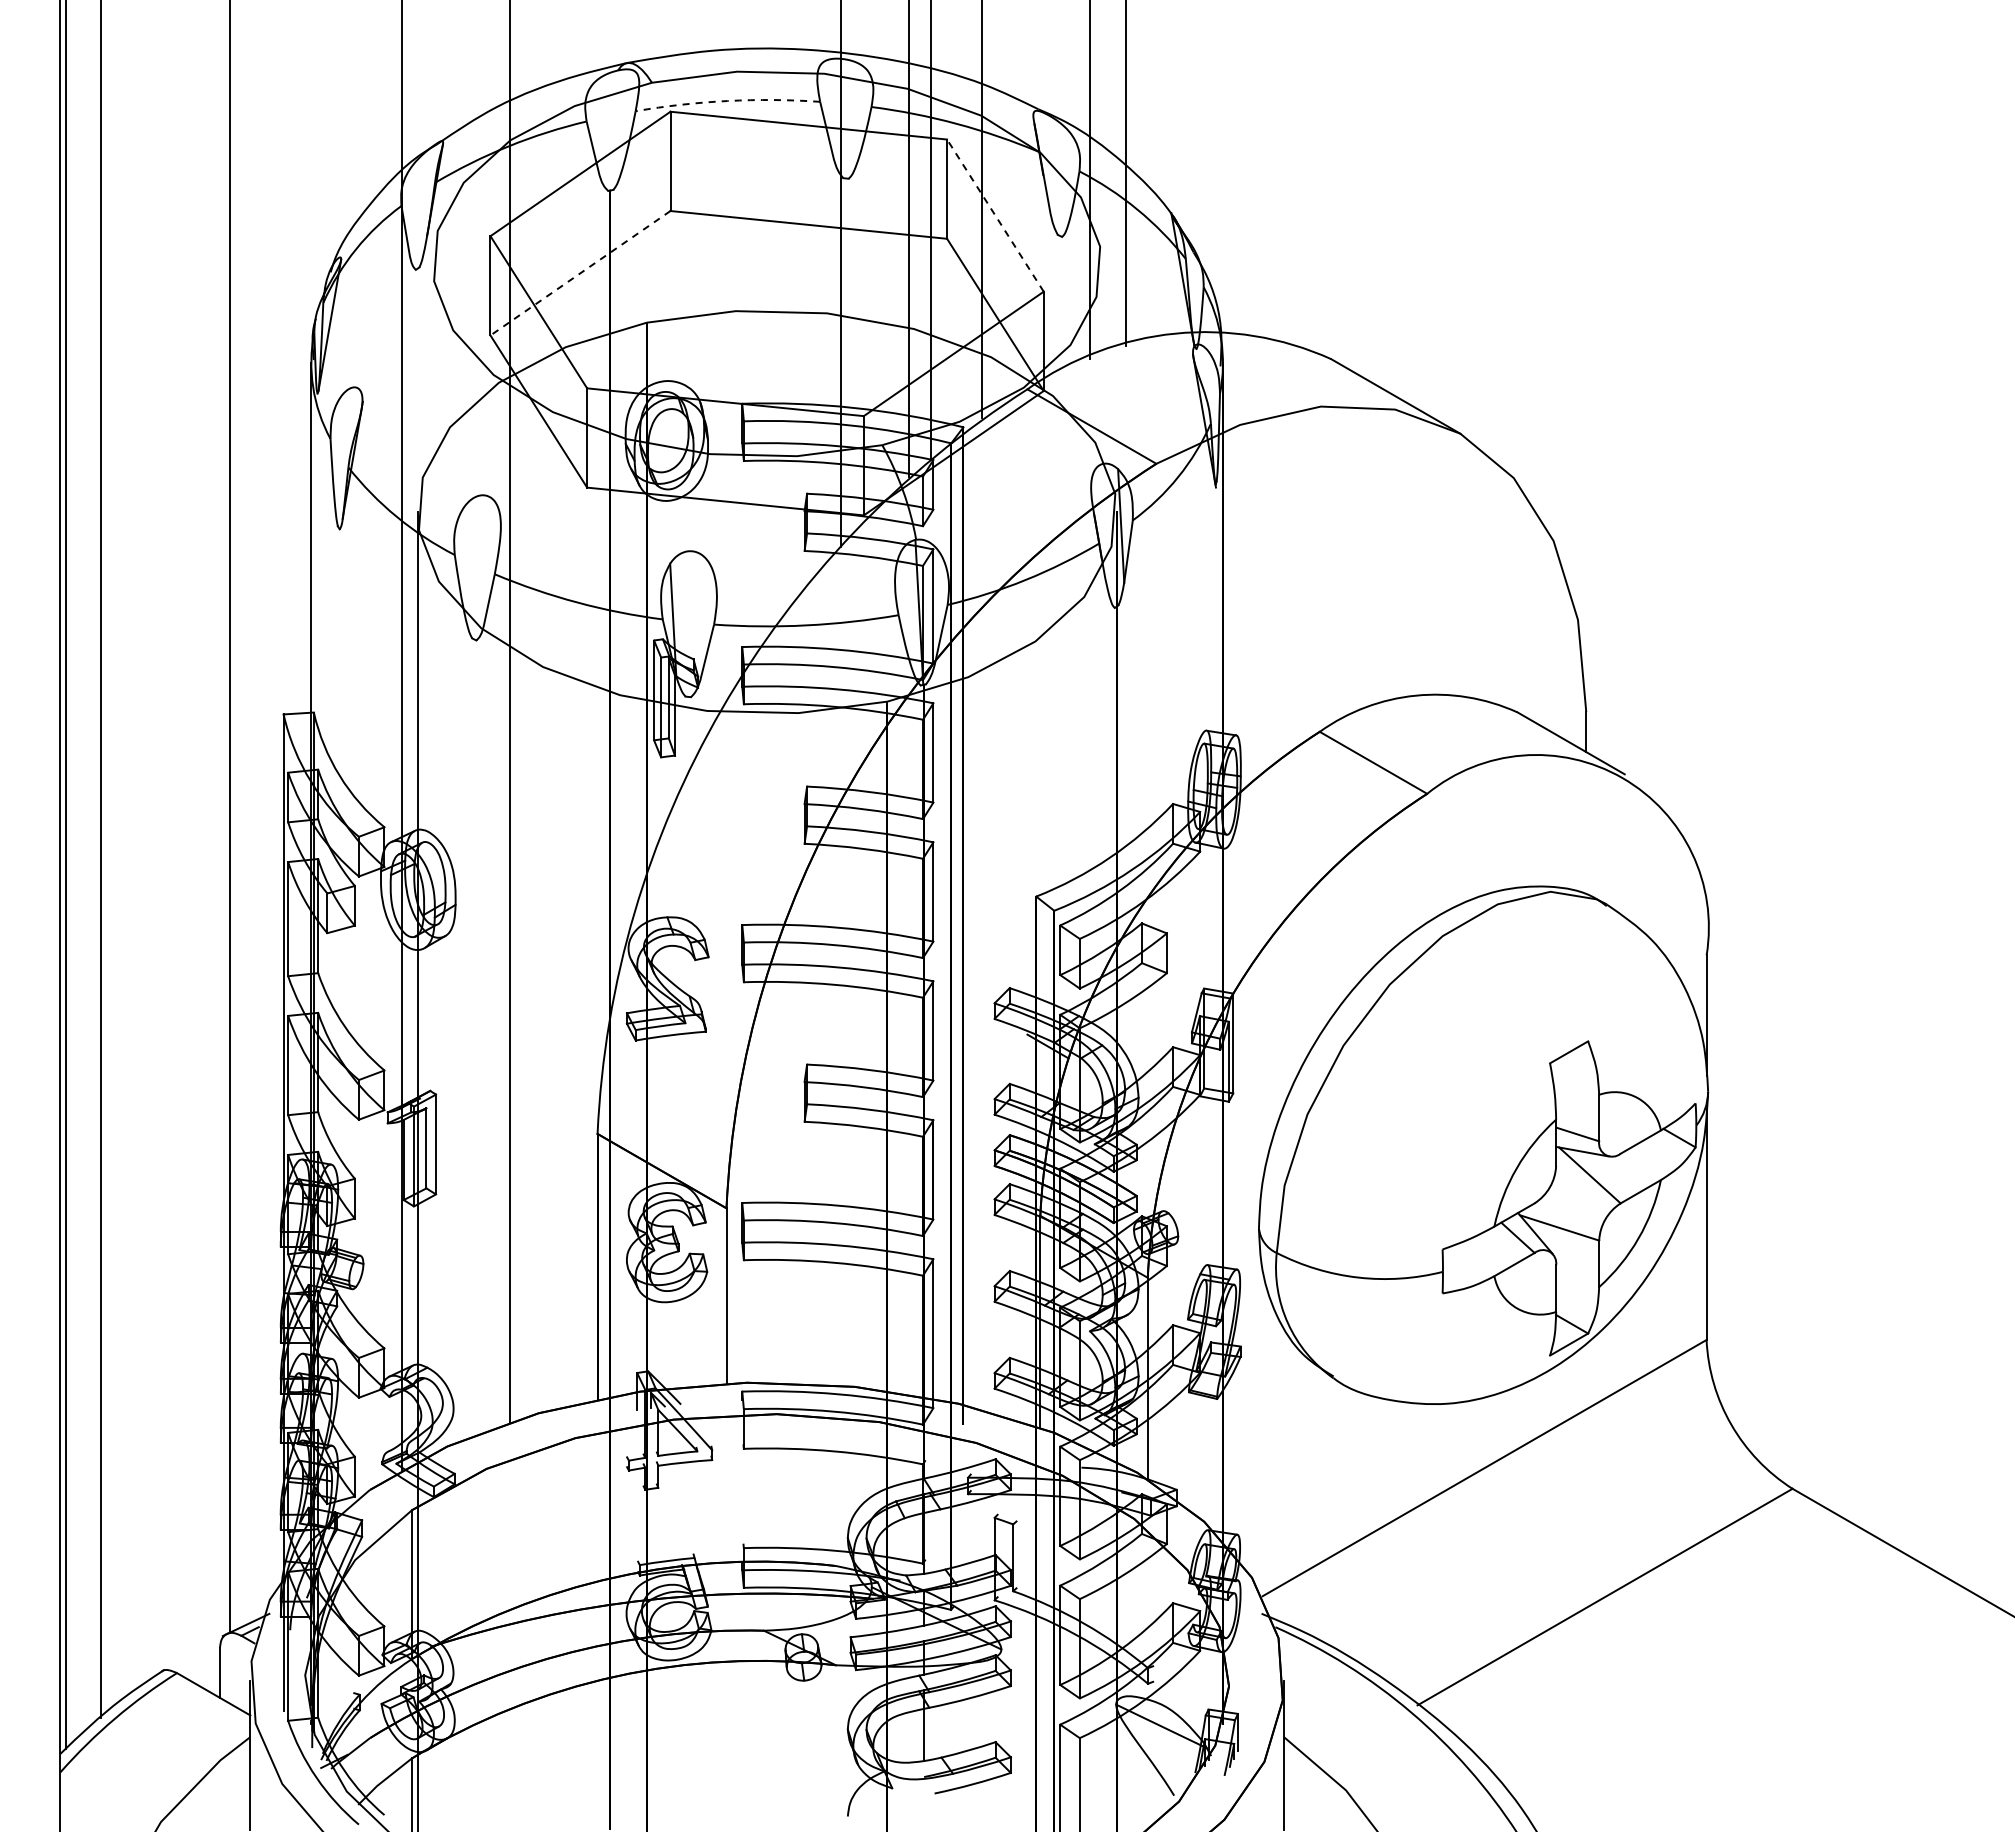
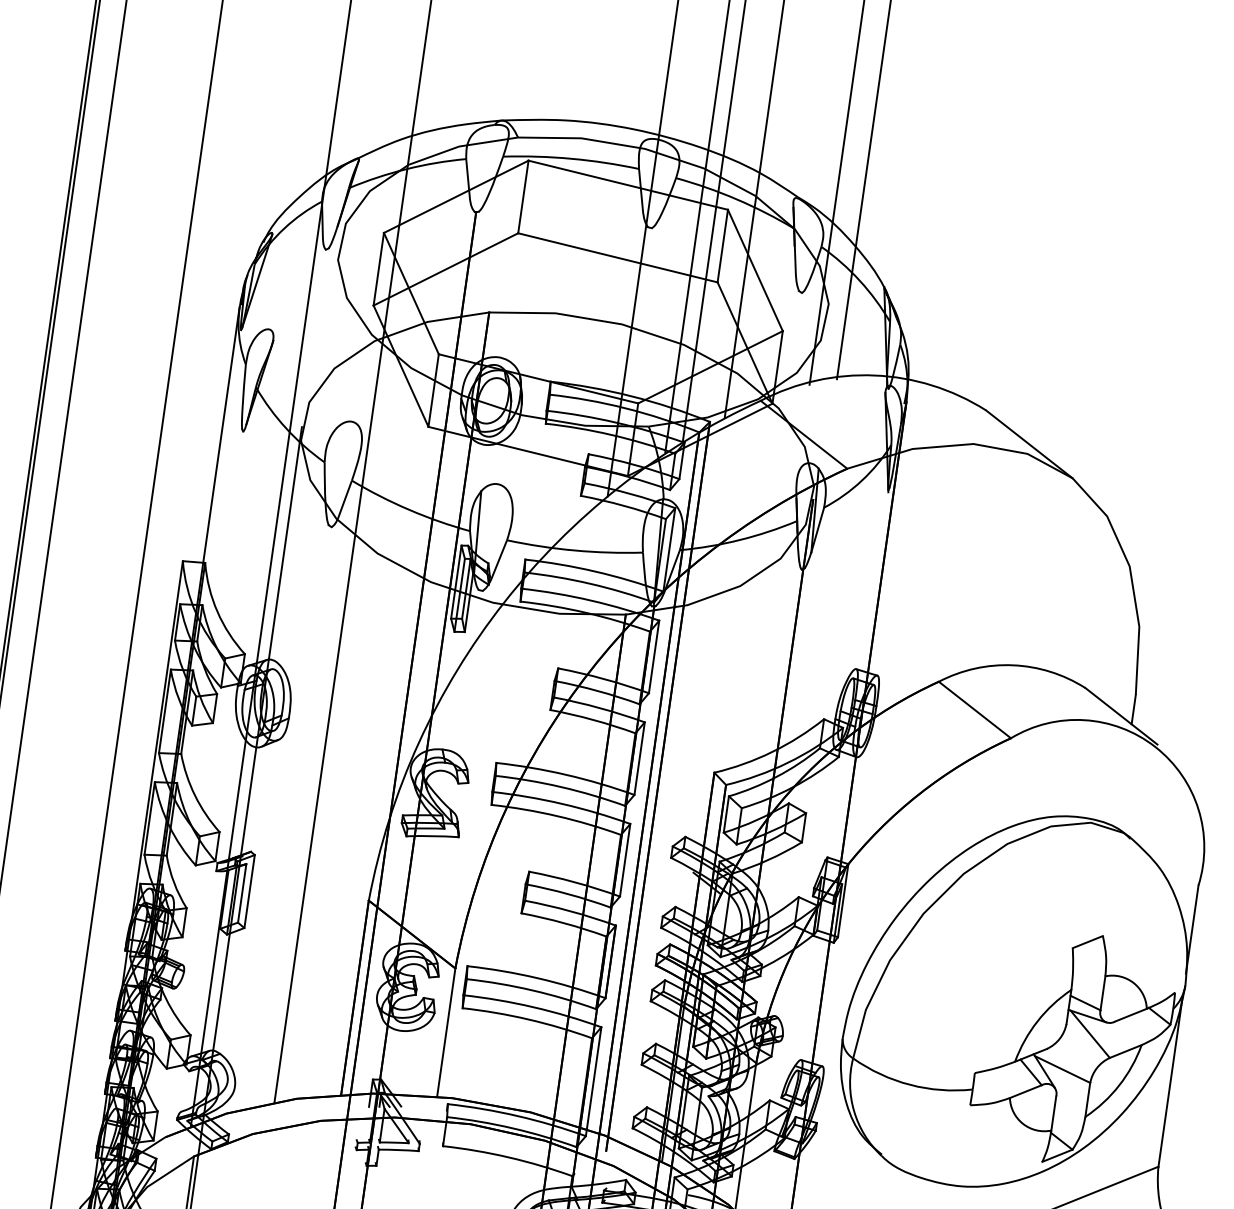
arc: (727, 101) -> (571, 159), dashed -> solid
line: (995, 215) -> (755, 270), dashed -> solid
line: (580, 273) -> (445, 269), dashed -> solid

